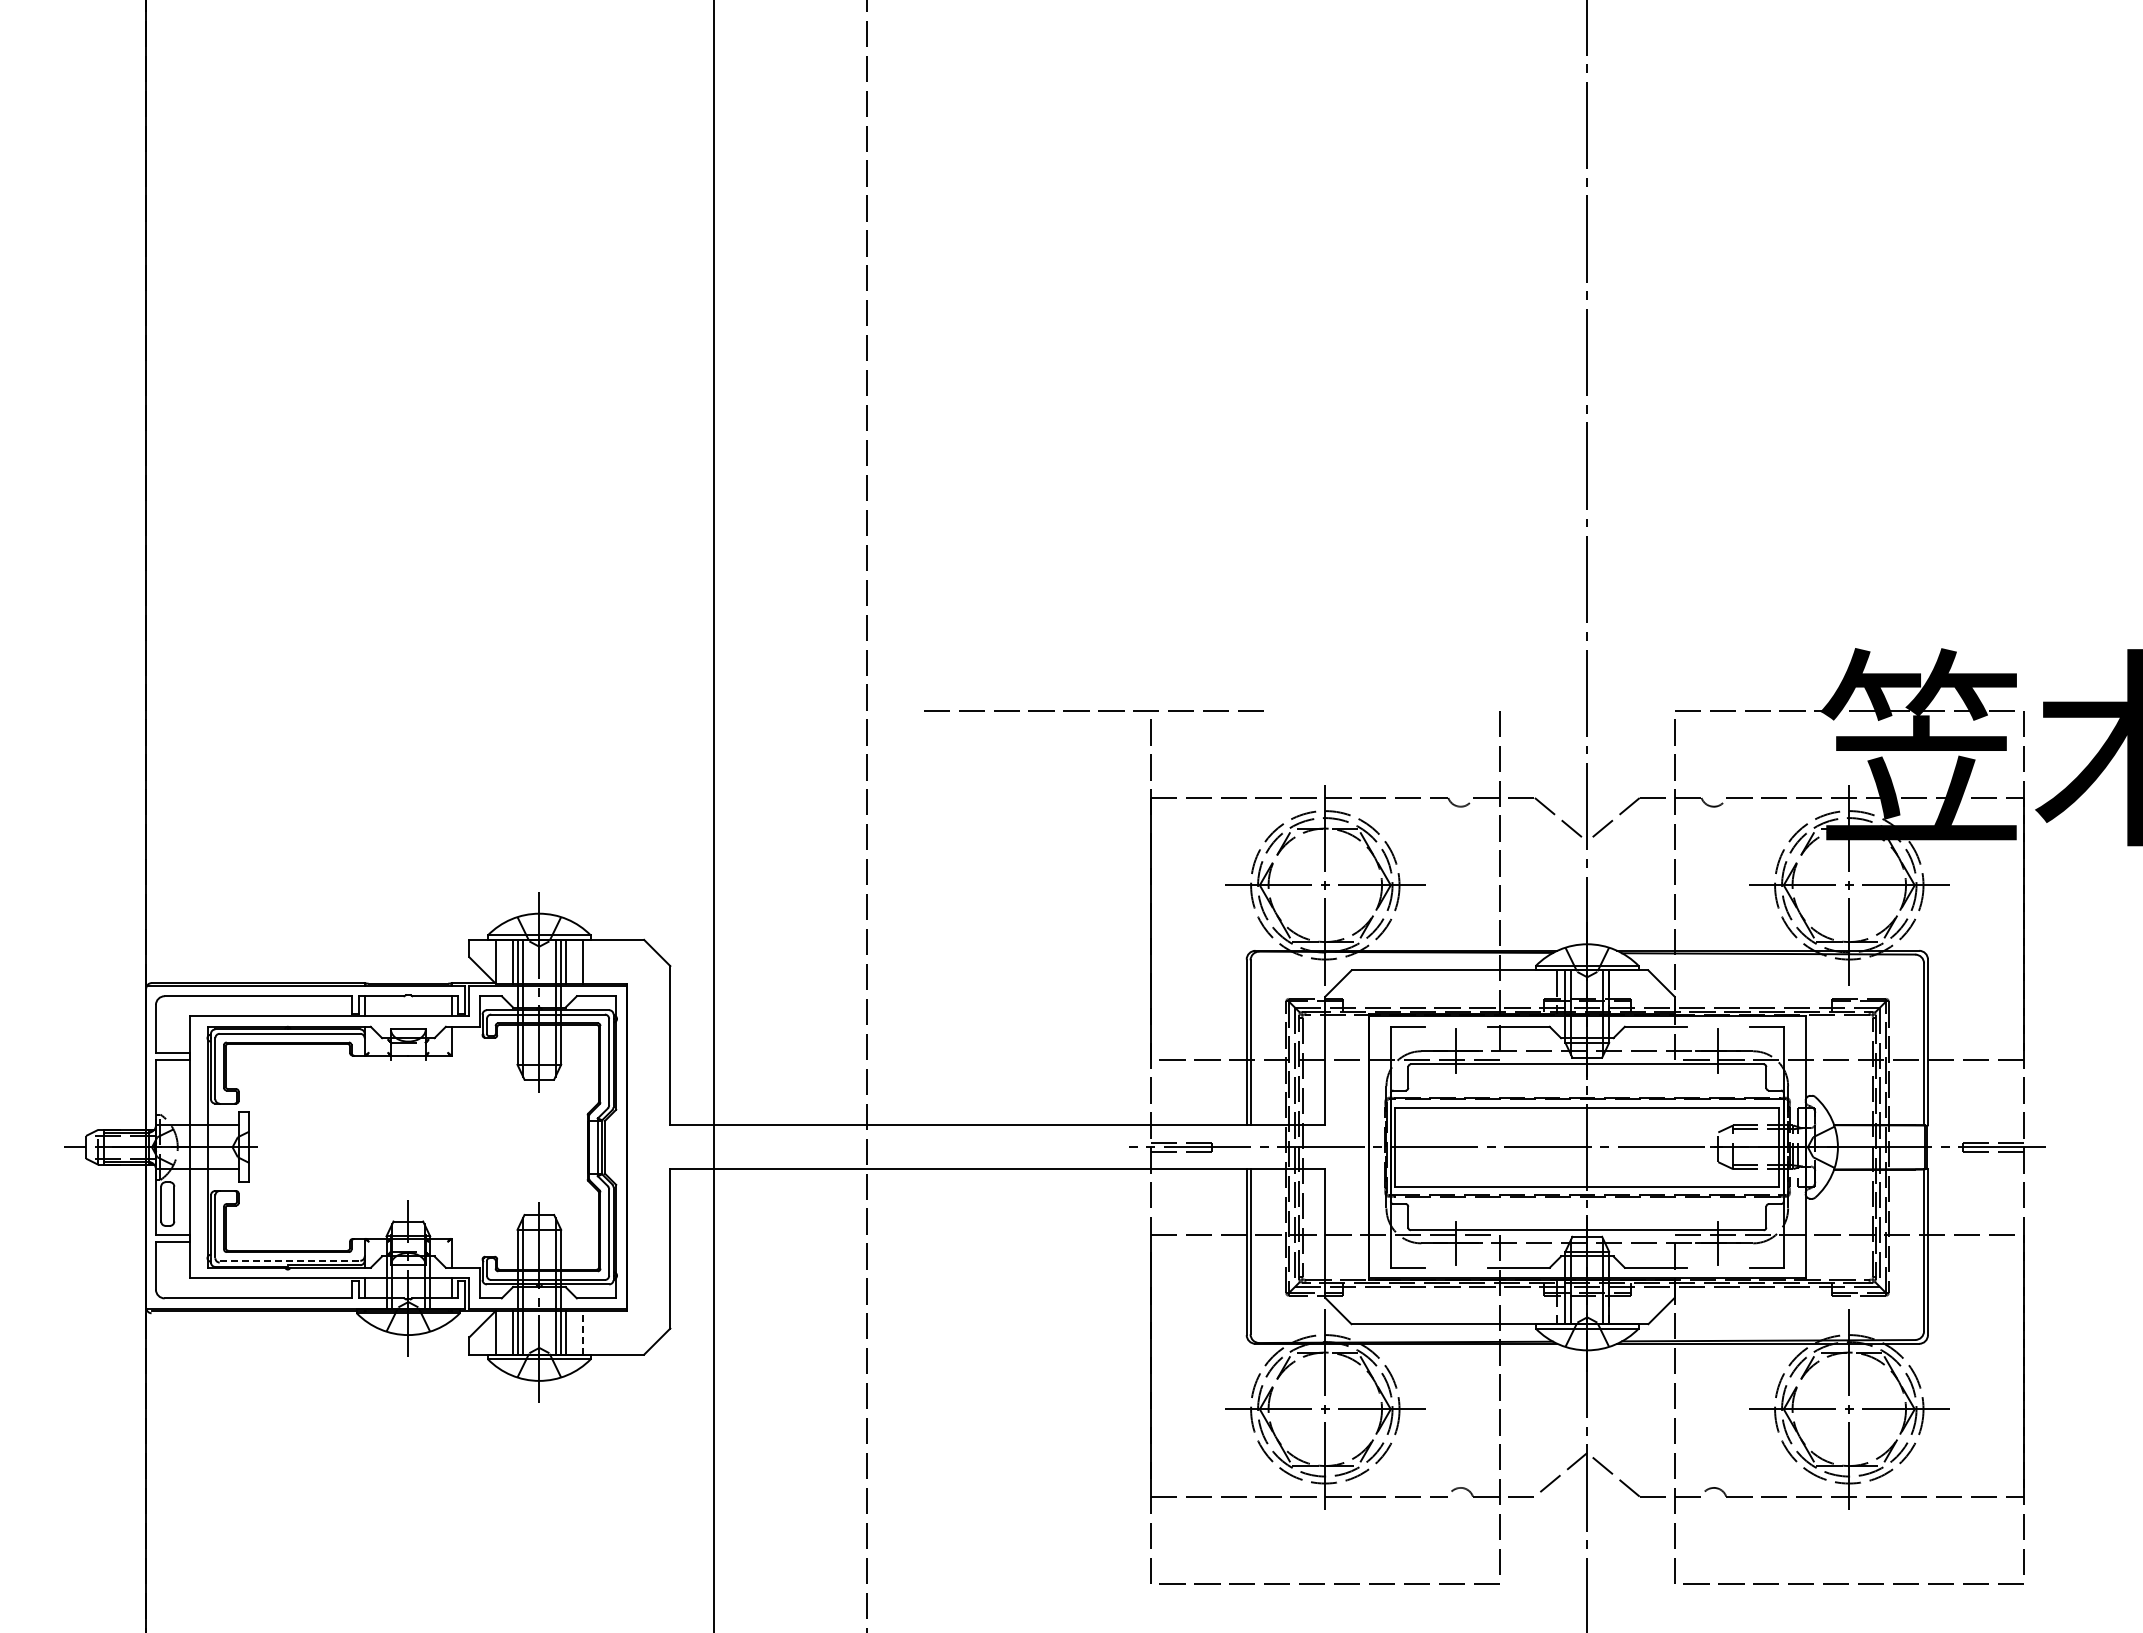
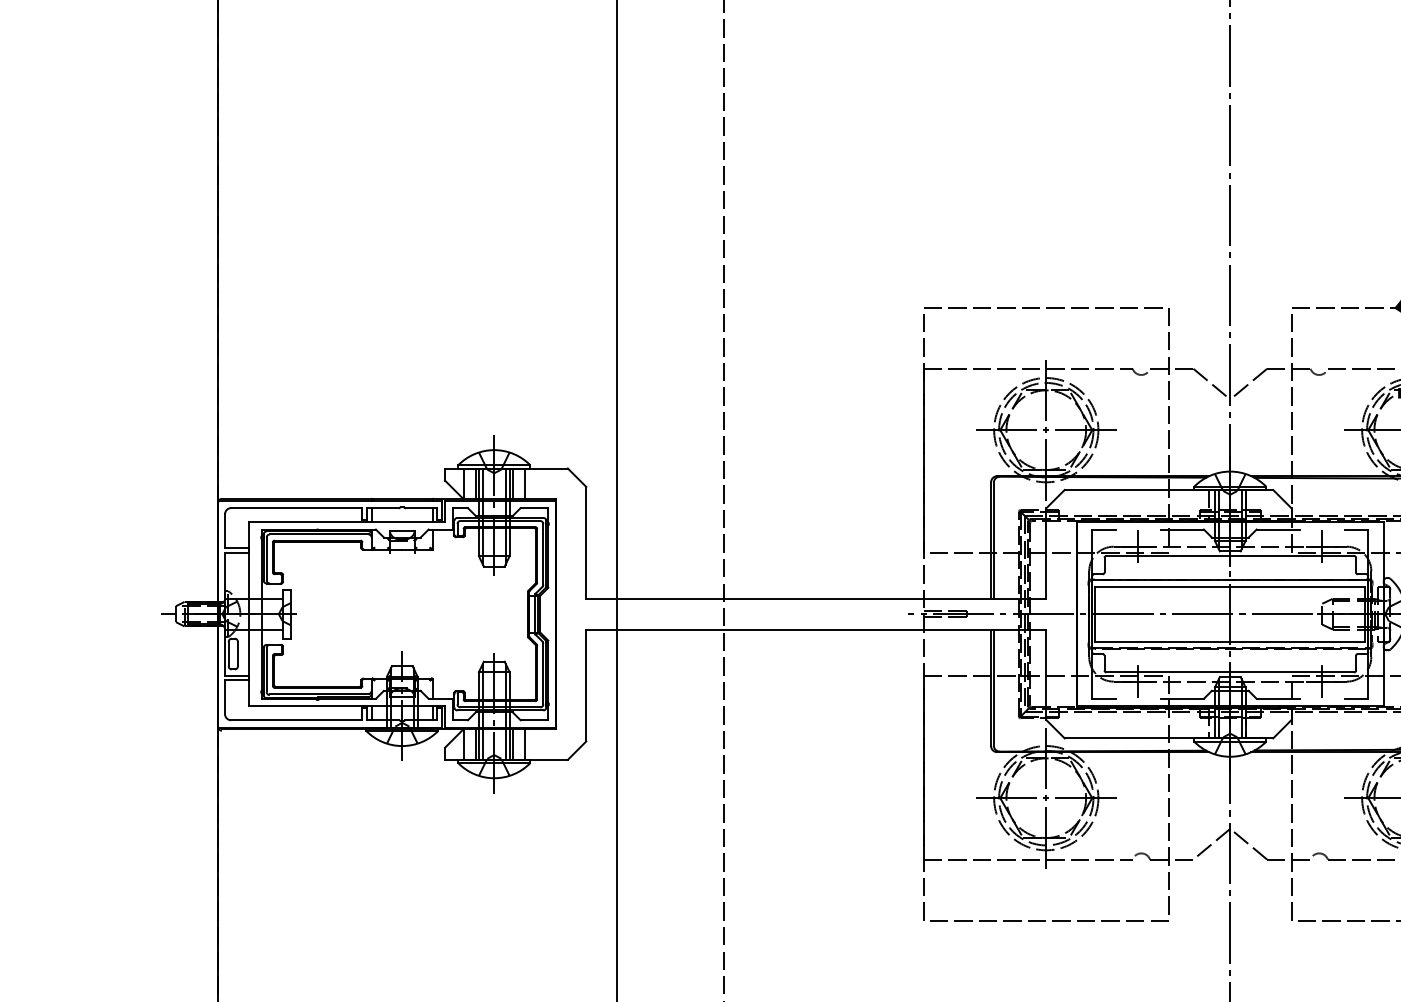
line: (1089, 710) -> (1040, 307), moved
line: (290, 1260) -> (319, 693), dashed -> solid
line: (583, 1332) -> (525, 744), dashed -> solid

